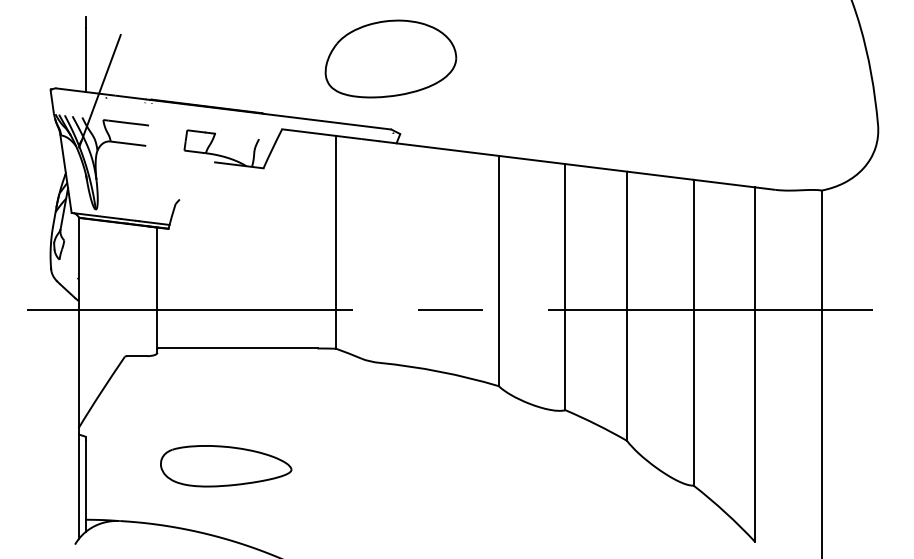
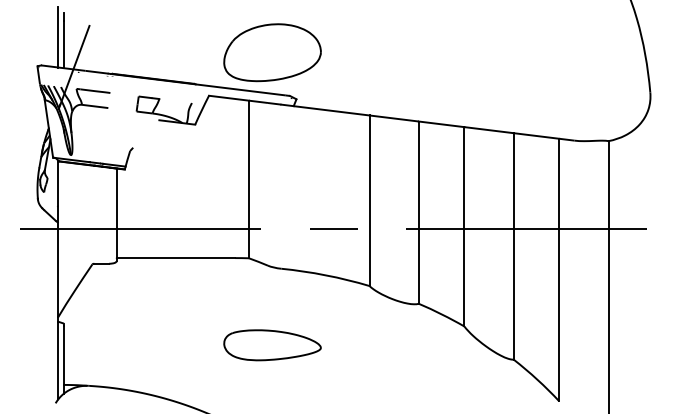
line: (78, 49) -> (58, 36), added
part: (390, 58) -> (272, 52), moved
part: (226, 466) -> (272, 345), moved

